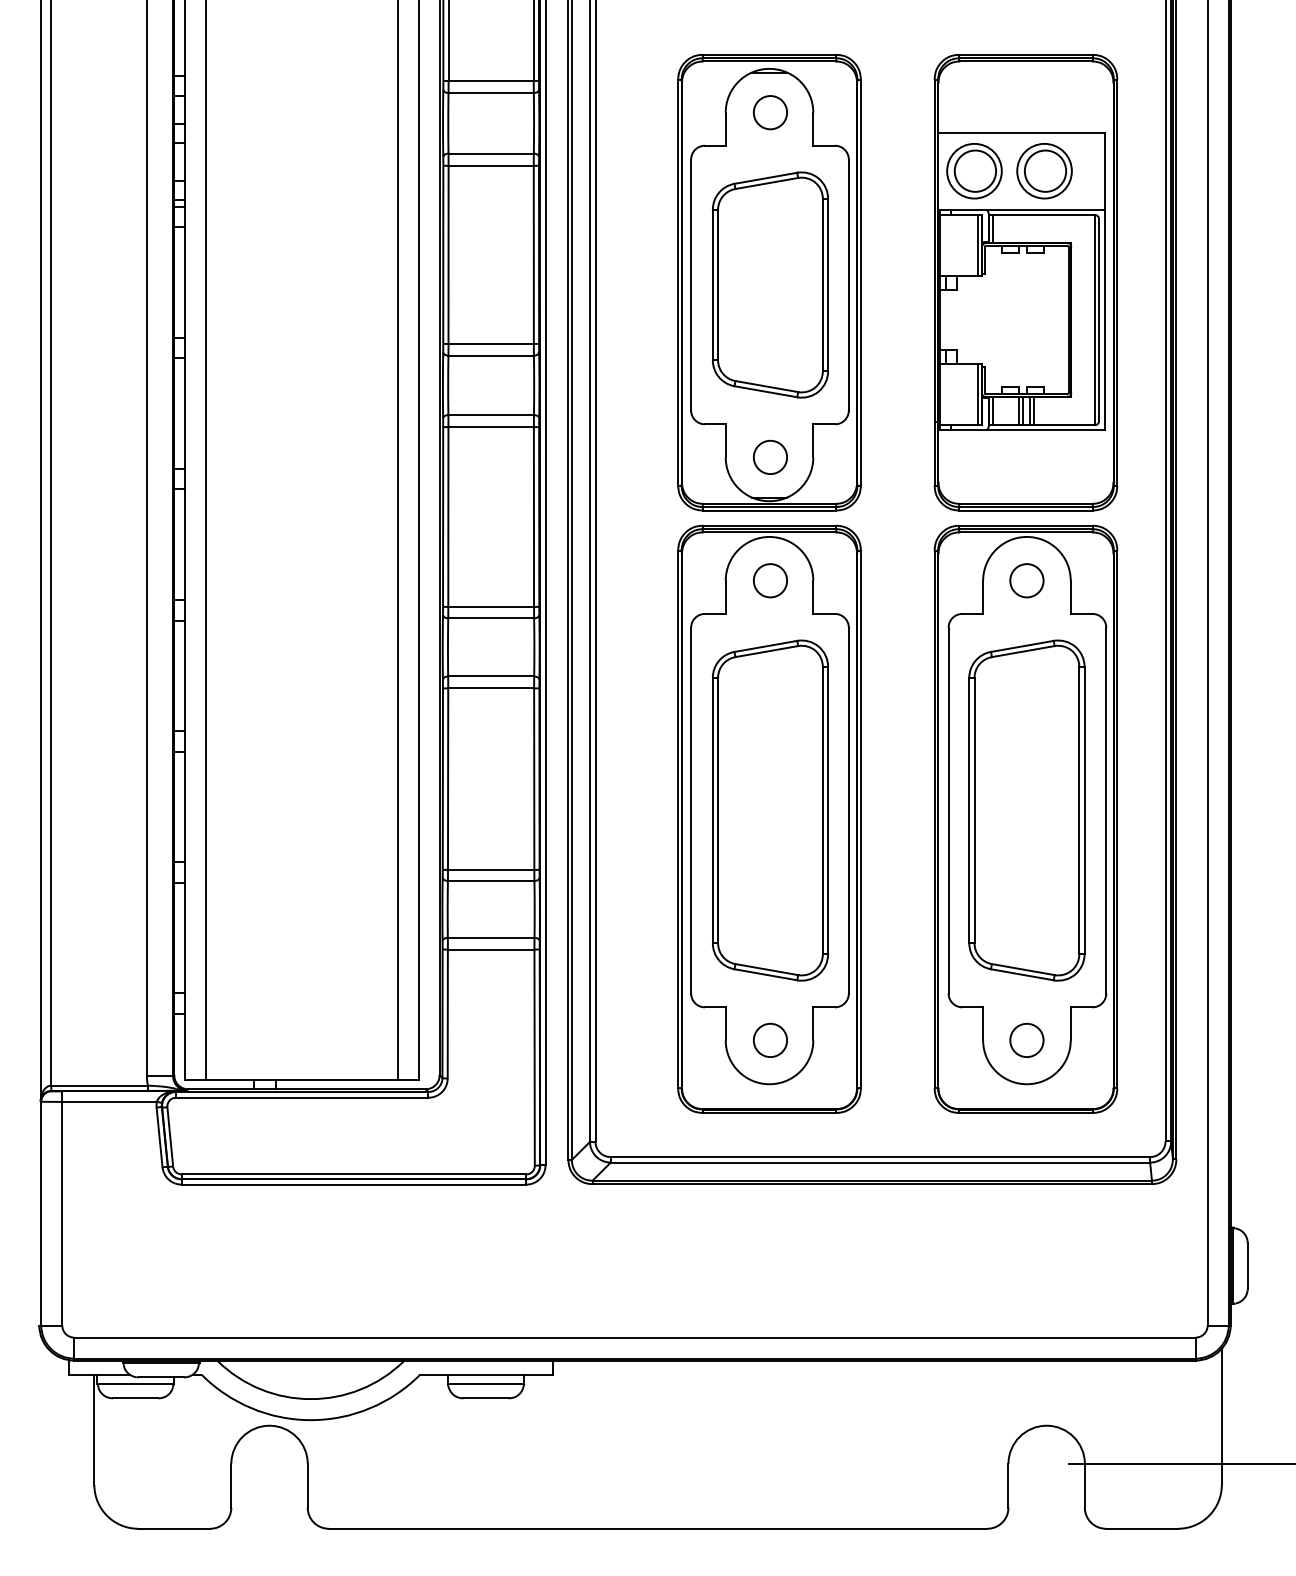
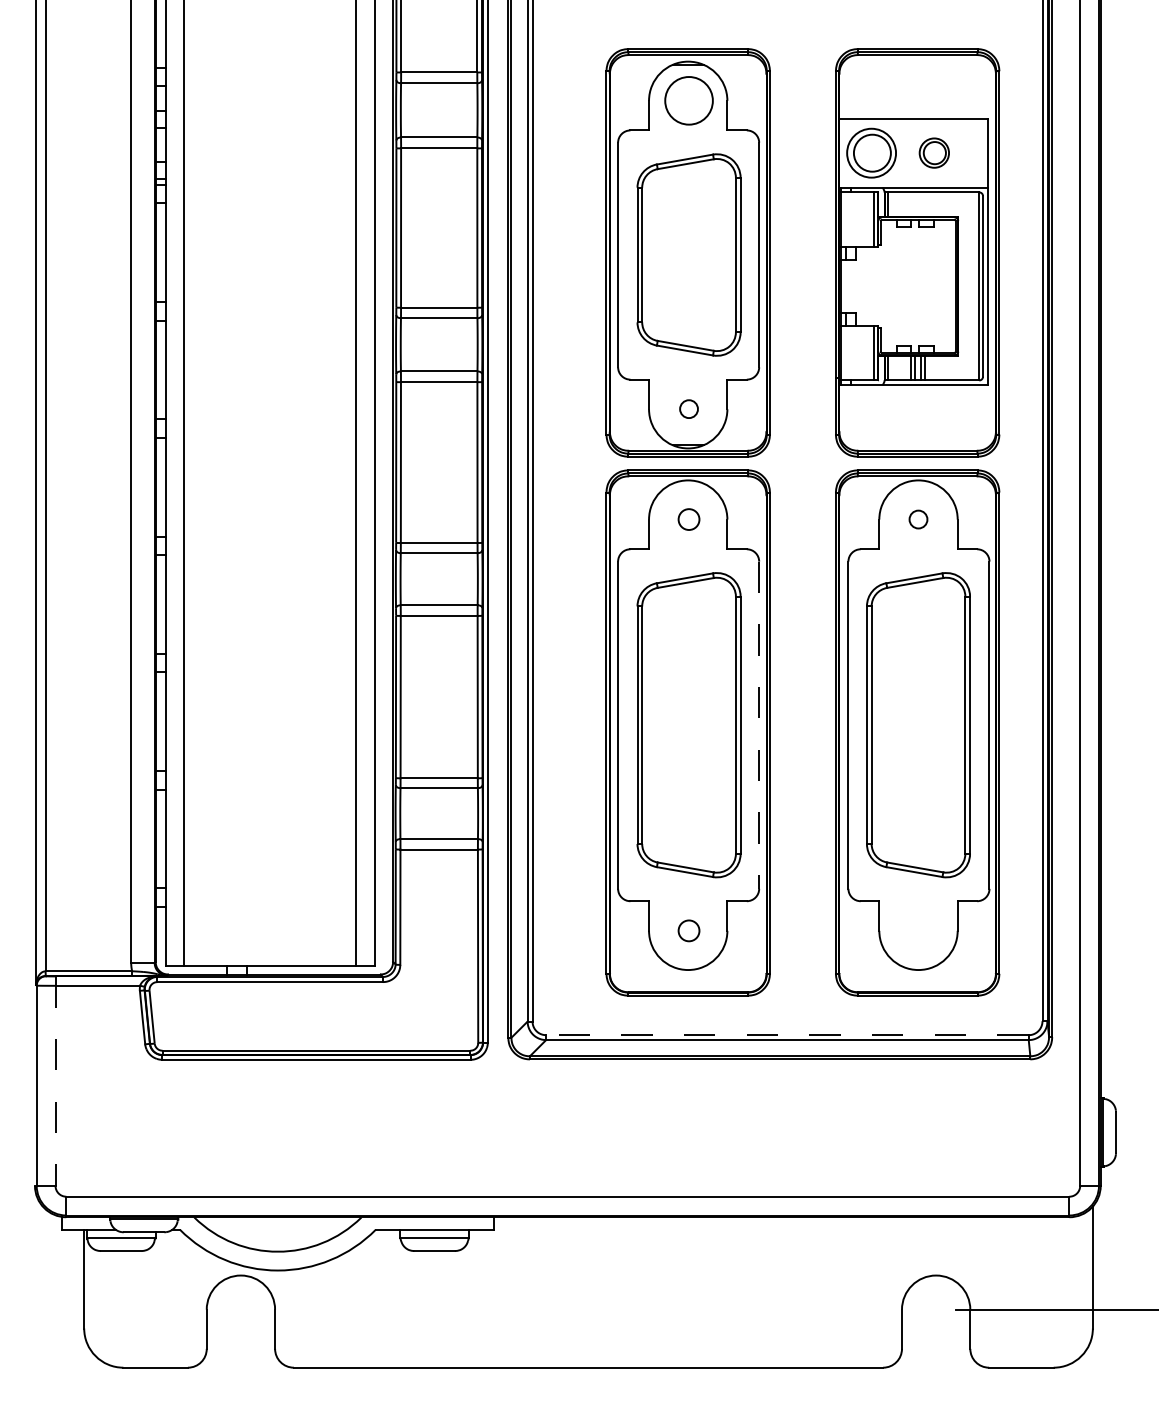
circle: (769, 112) -> (688, 100), size x1.6
part: (1044, 170) -> (934, 152), size x0.6
circle: (769, 456) -> (688, 408), size x0.6
circle: (769, 580) -> (688, 519), size x0.7
circle: (1026, 580) -> (918, 519), size x0.6
line: (849, 810) -> (759, 725), solid -> dashed
circle: (769, 1040) -> (688, 930), size x0.7
circle: (1026, 1040) -> (918, 930), removed
line: (879, 1157) -> (786, 1035), solid -> dashed
line: (62, 1208) -> (55, 1081), solid -> dashed

